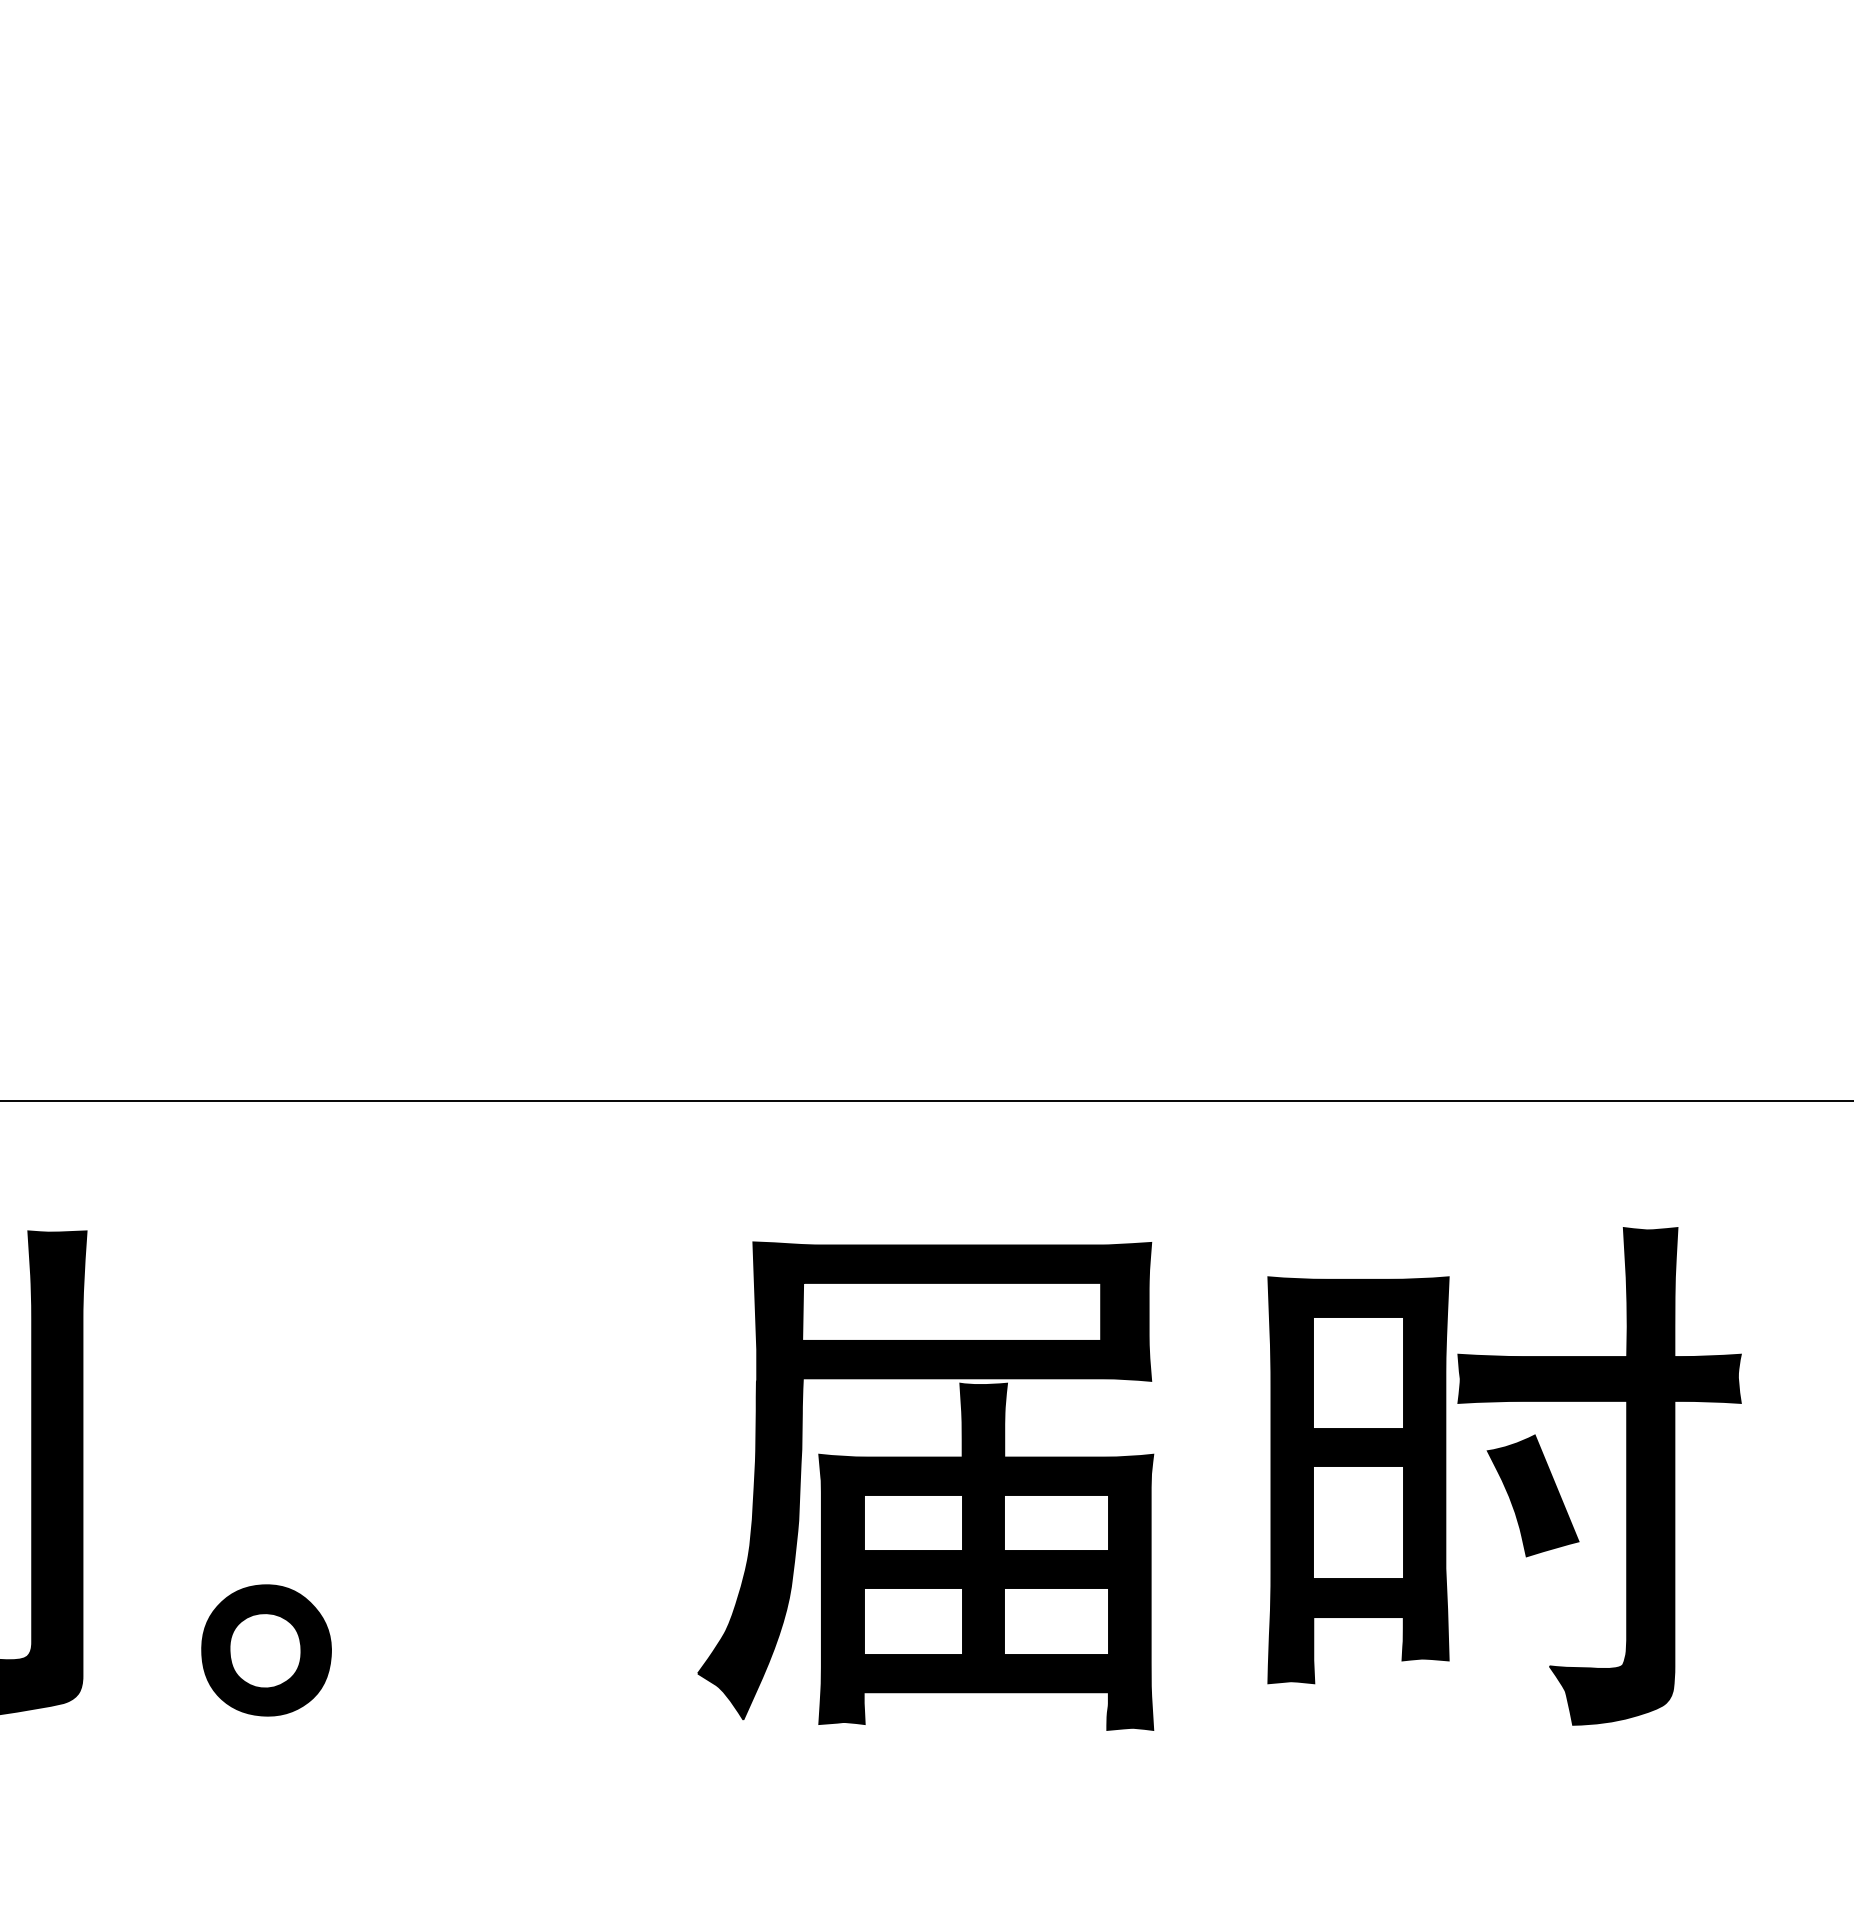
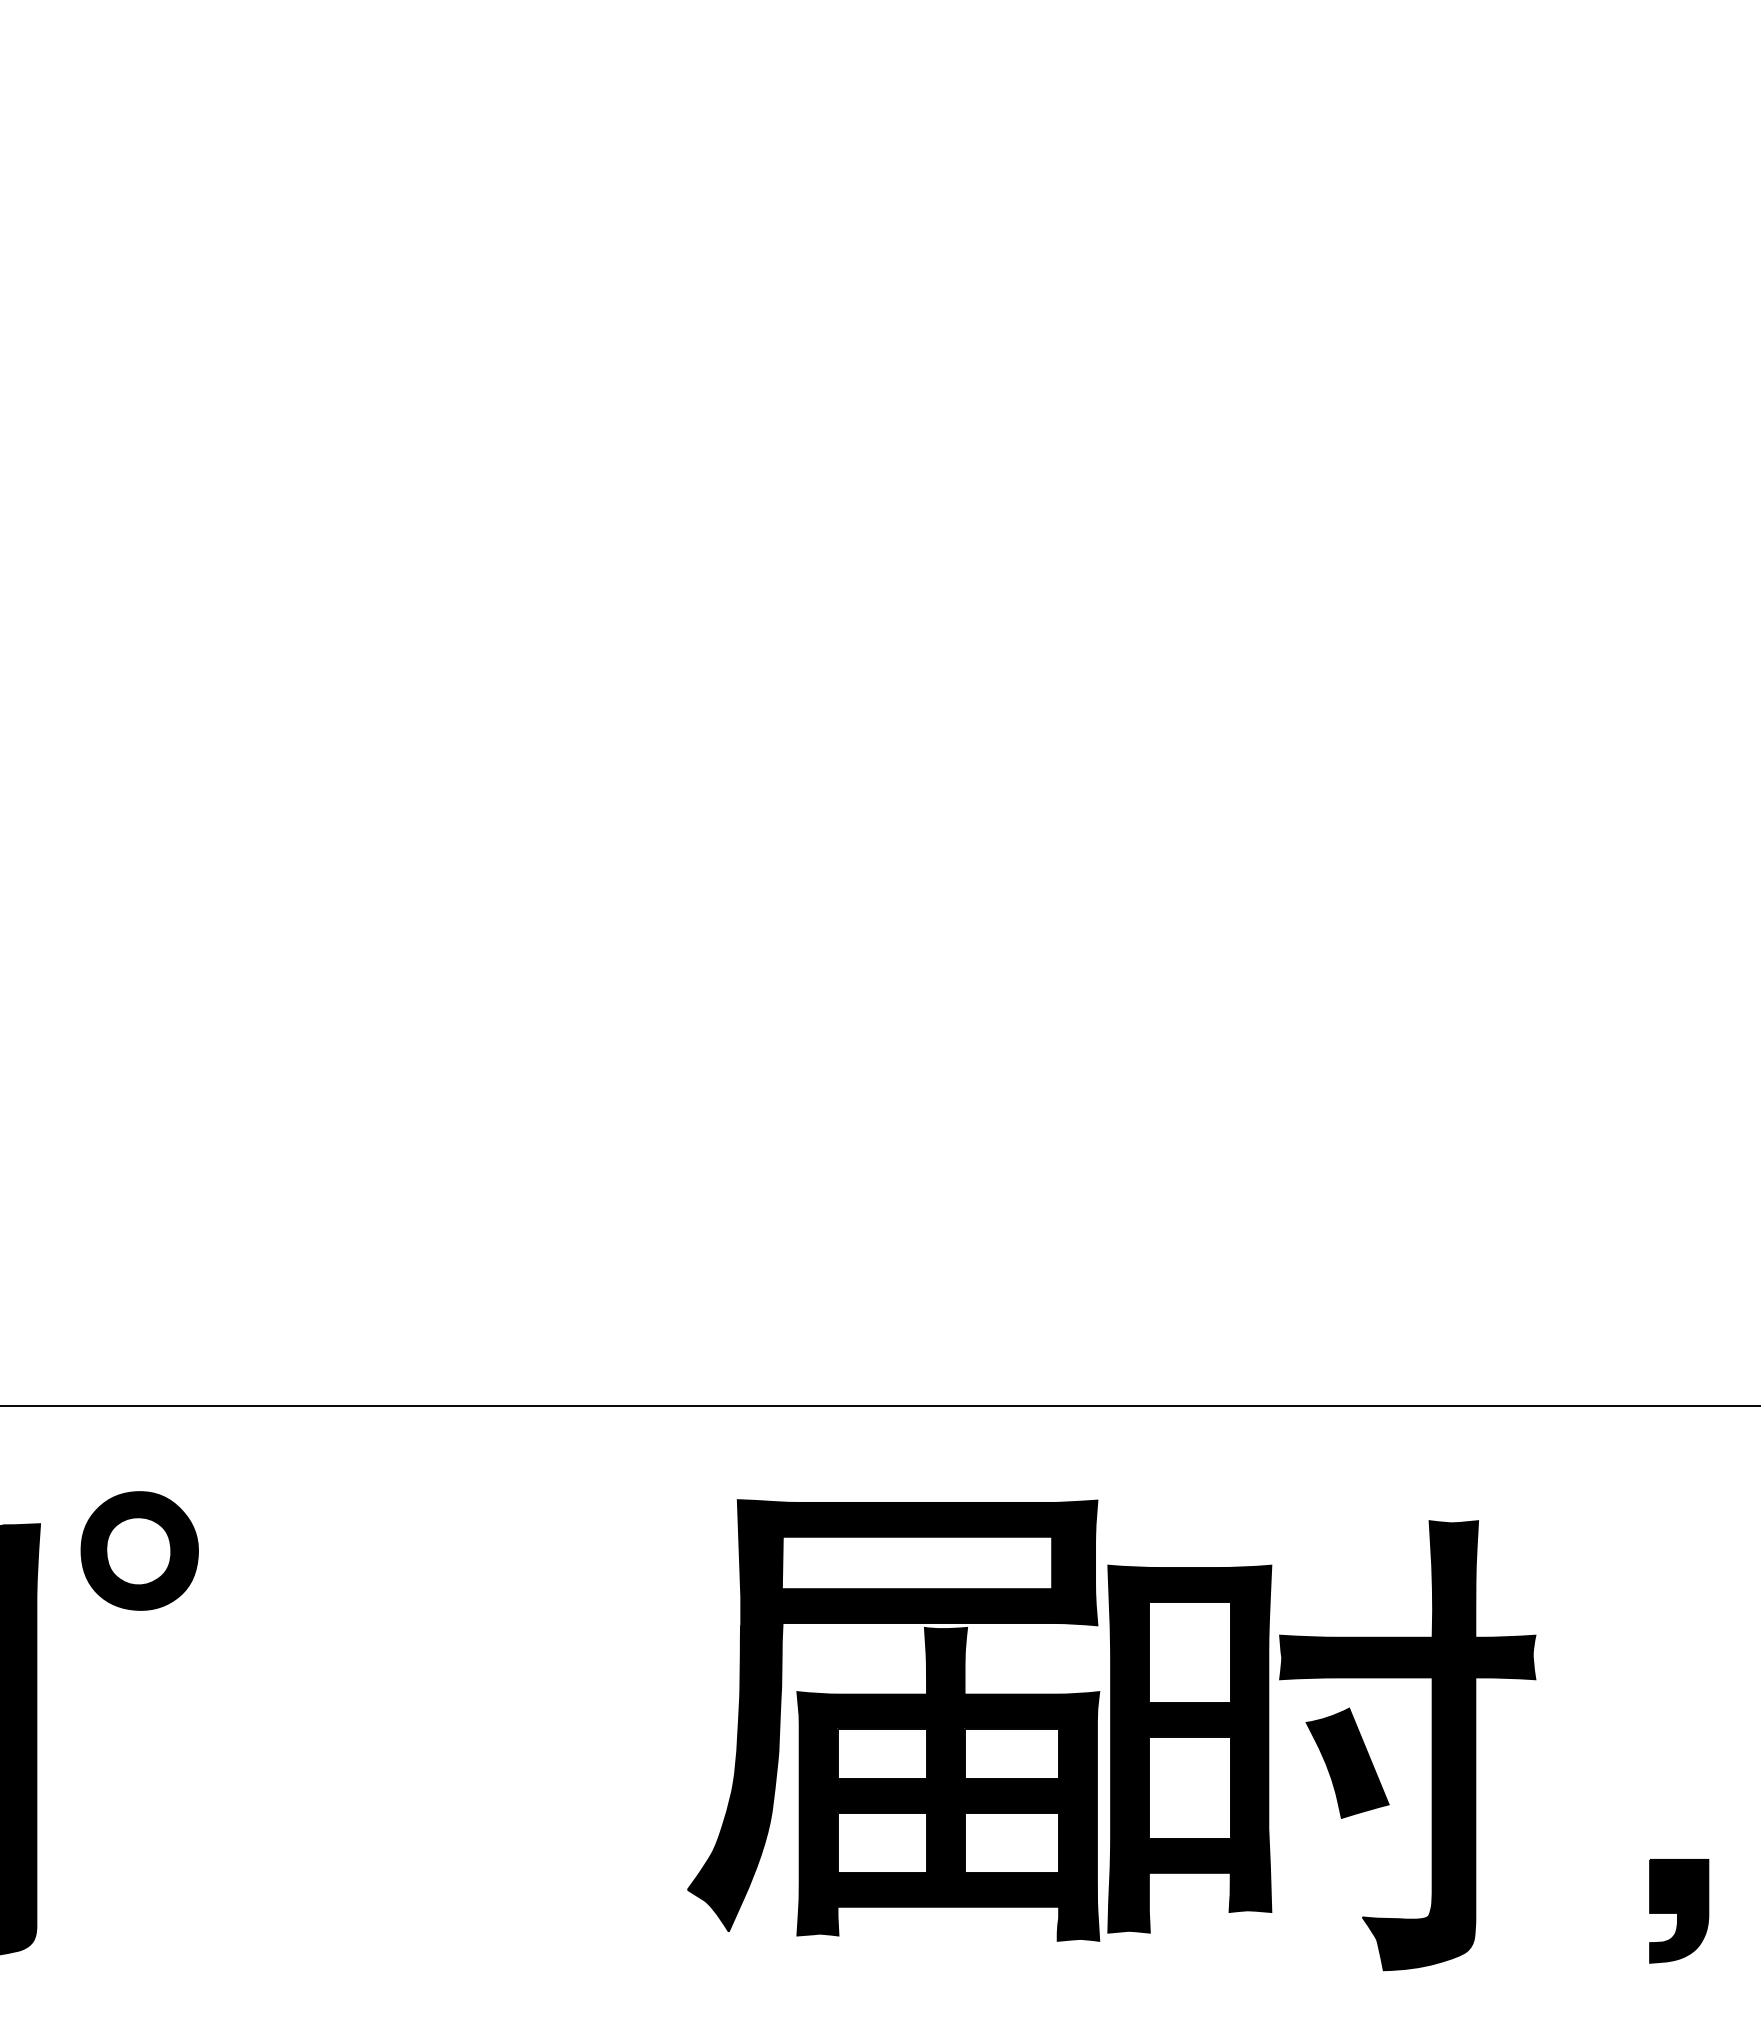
part: (925, 1486) -> (893, 1720), moved
part: (266, 1649) -> (139, 1550), moved

